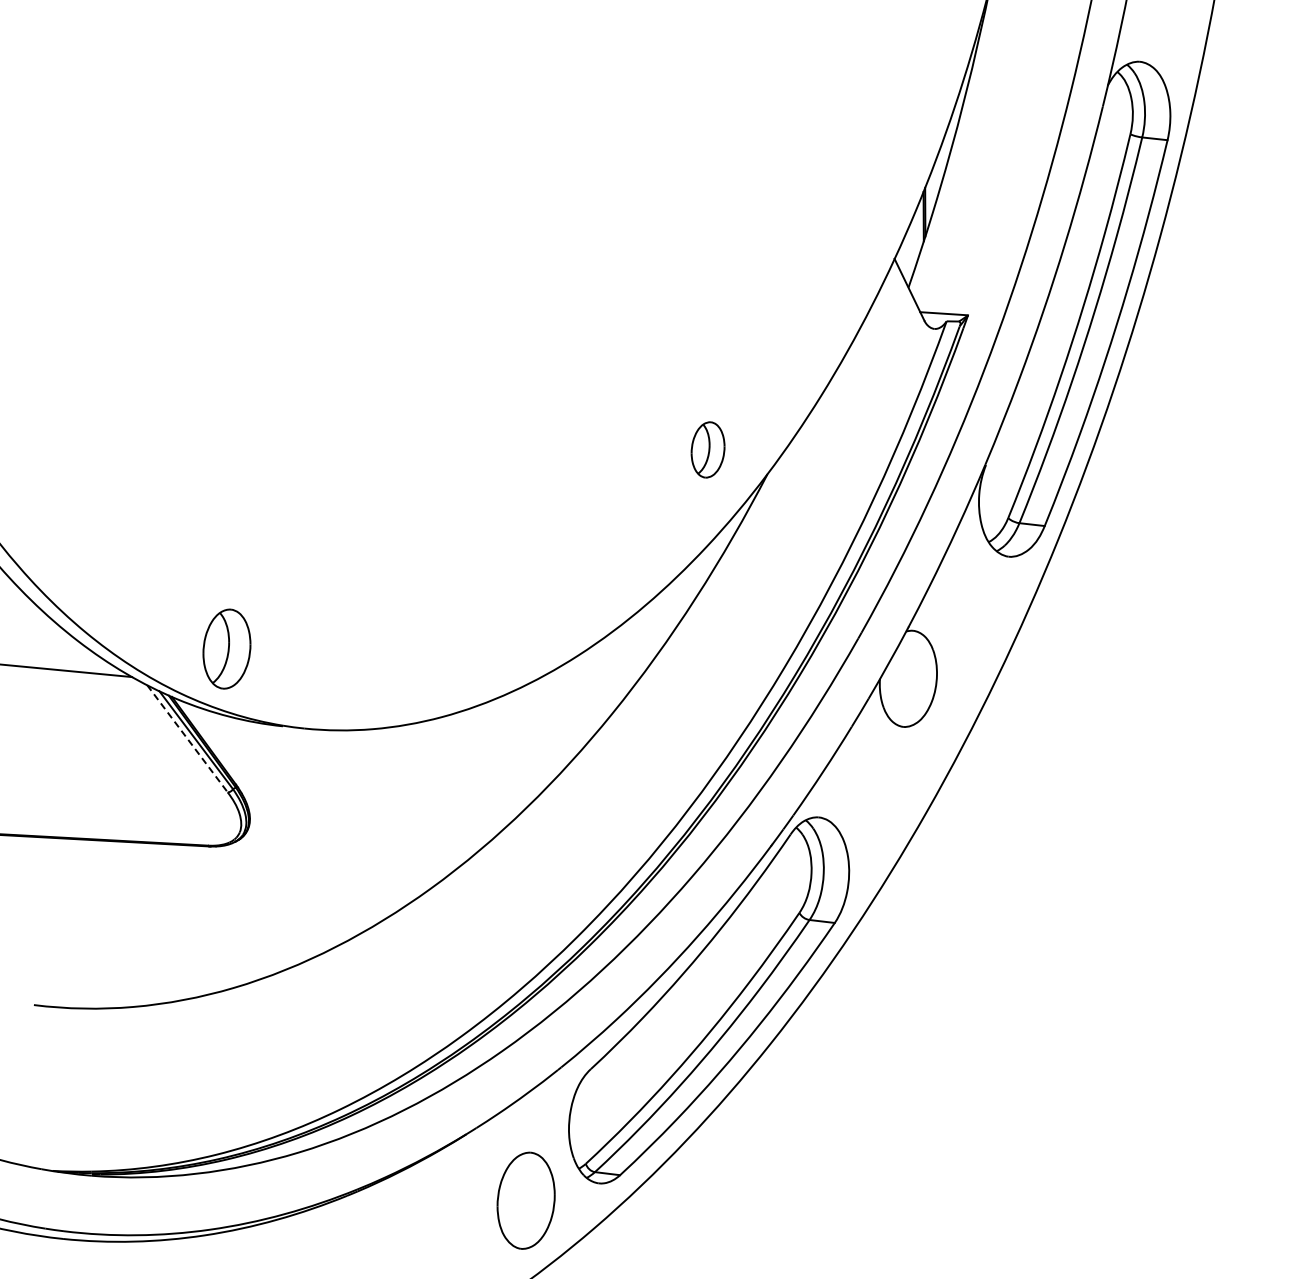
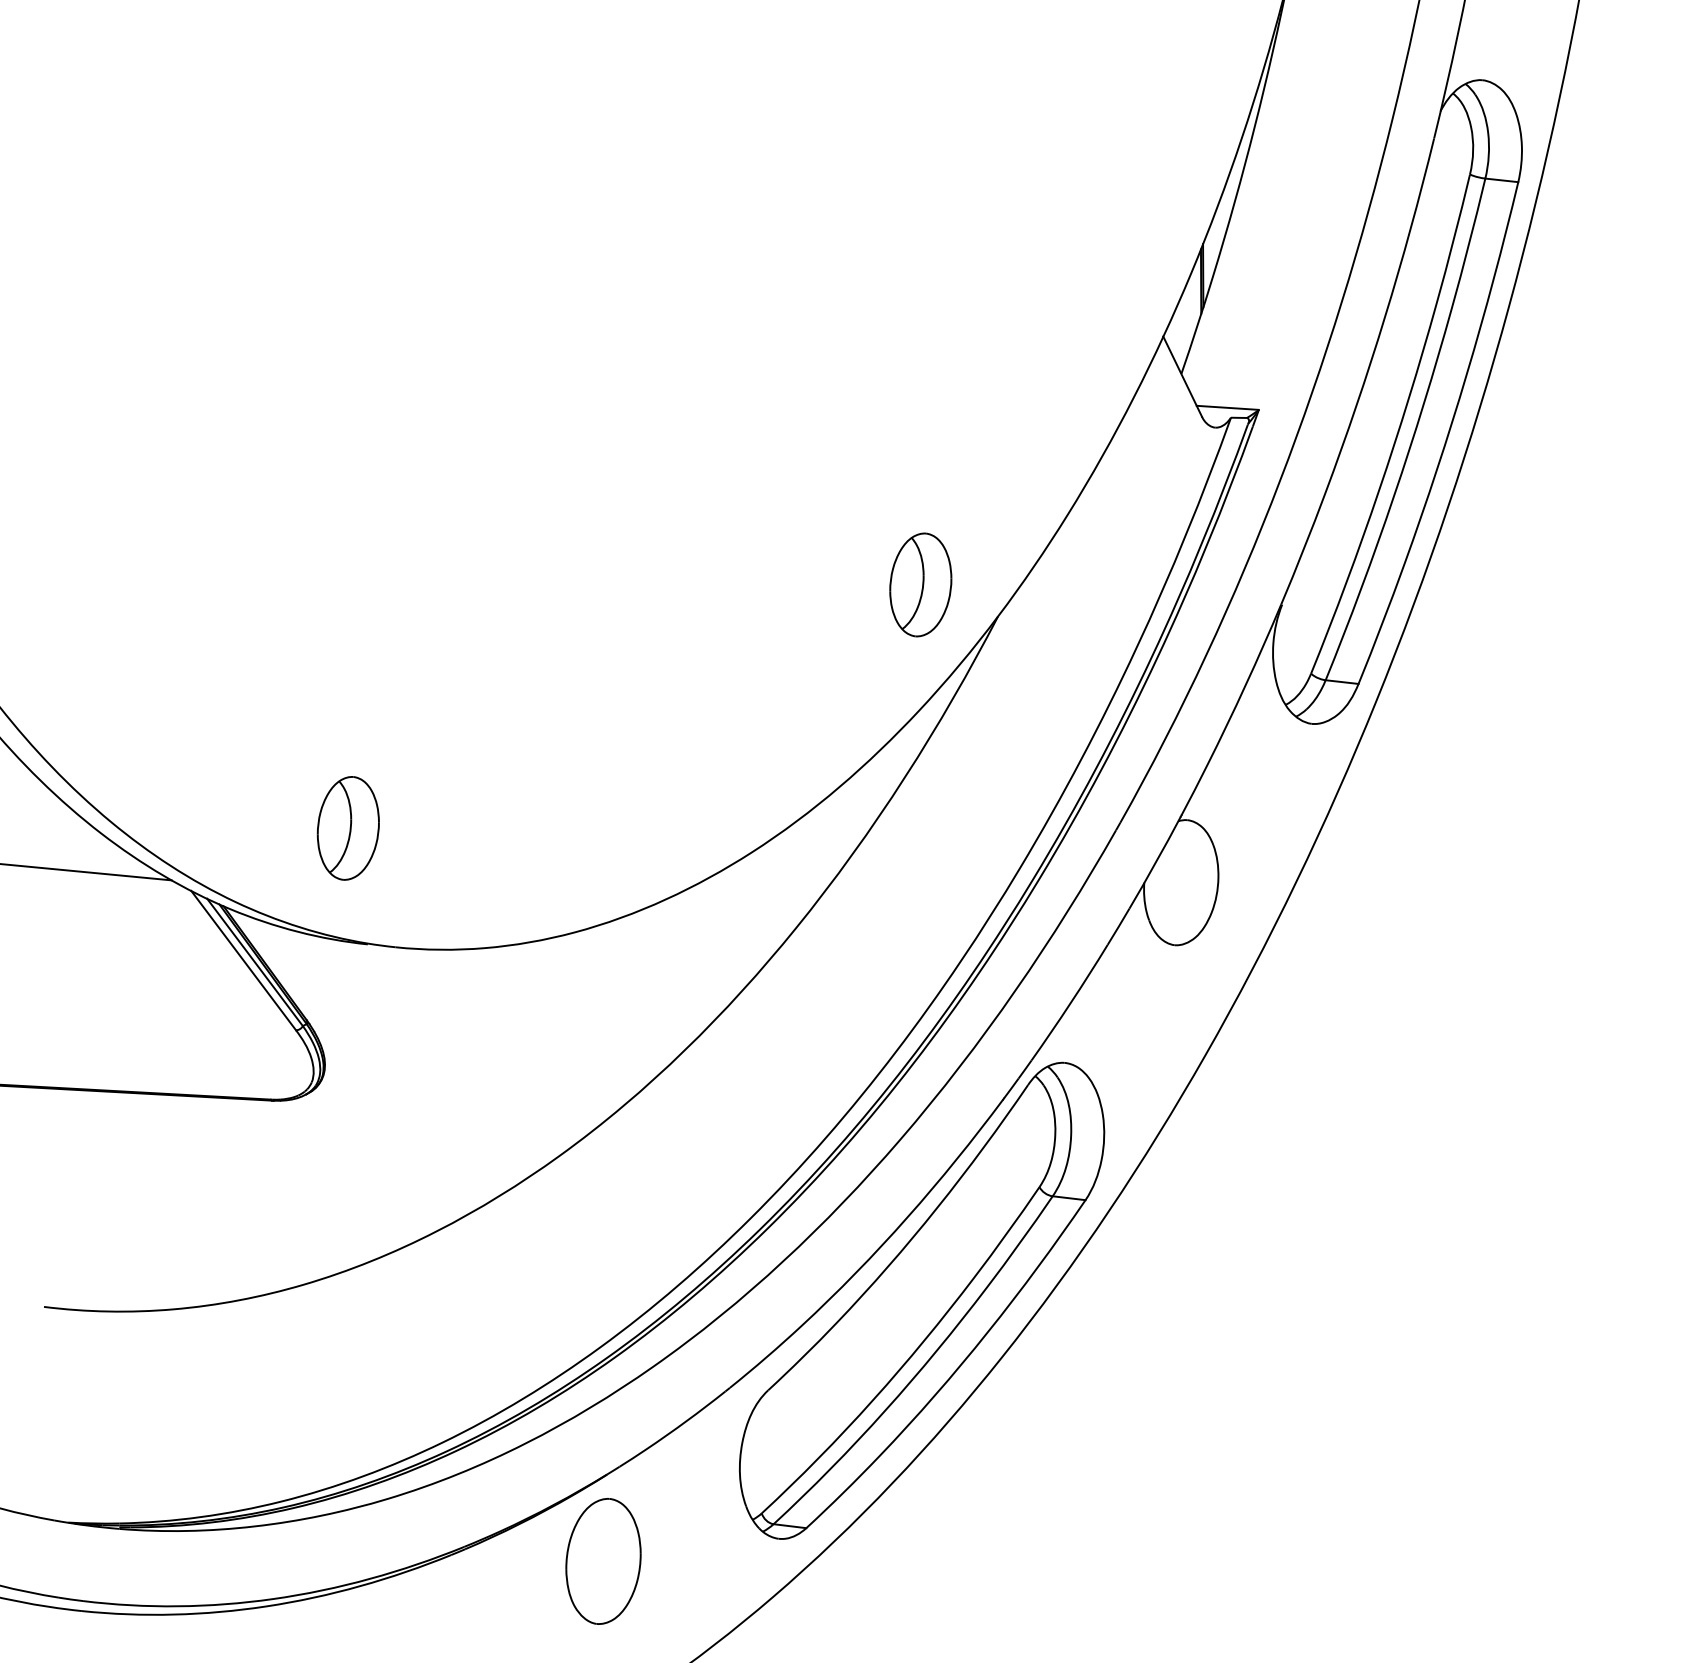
part: (707, 449) -> (919, 584), size x1.43
part: (226, 648) -> (347, 827), moved
line: (187, 739) -> (243, 961), dashed -> solid
part: (525, 1200) -> (602, 1561), moved

